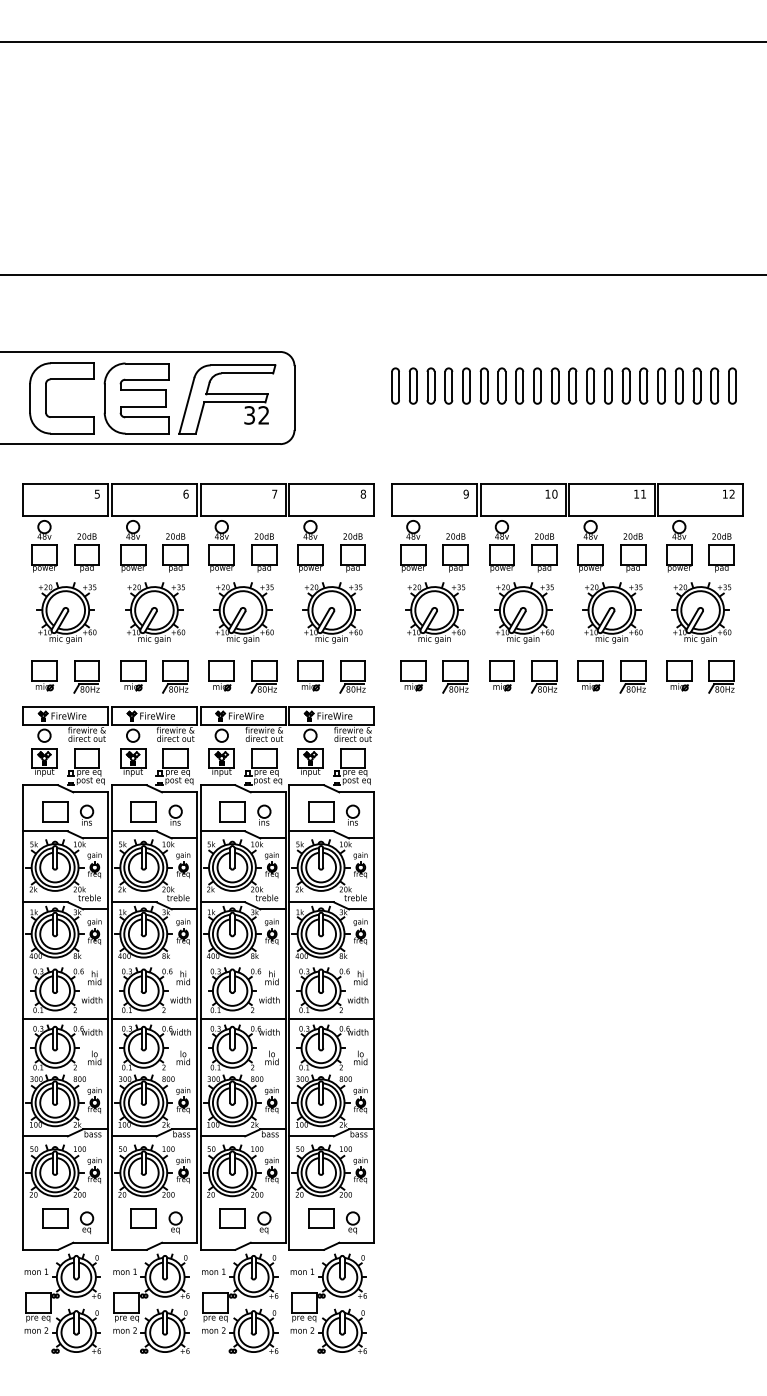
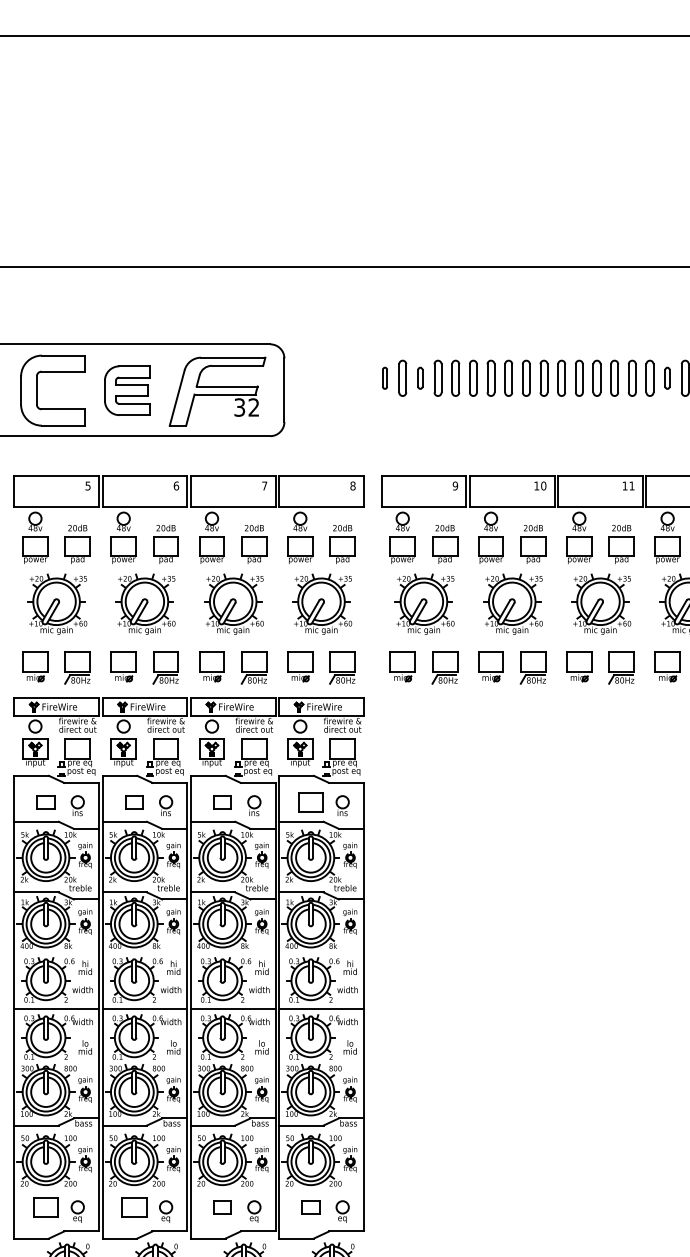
part: (395, 385) -> (384, 377), size x0.6
part: (430, 385) -> (419, 377), size x0.6
part: (678, 385) -> (666, 377), size x0.6
part: (136, 398) -> (127, 390), size x0.7
part: (55, 811) -> (46, 802), size x0.7
part: (143, 811) -> (134, 802), size x0.7
part: (232, 811) -> (222, 802), size x0.7
part: (232, 1218) -> (222, 1207), size x0.7
part: (321, 1218) -> (311, 1207), size x0.7

